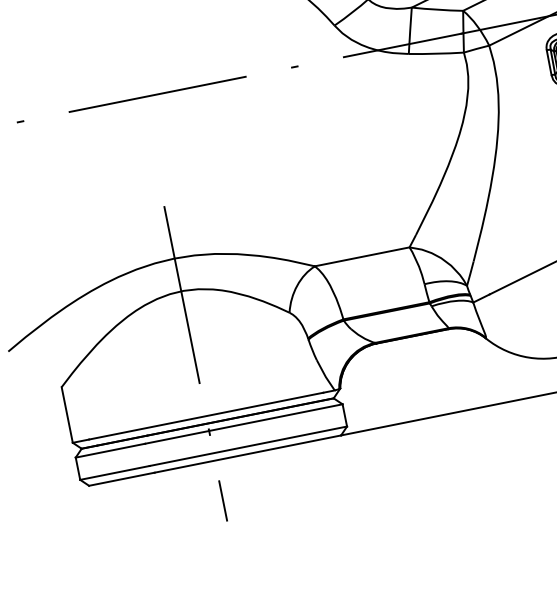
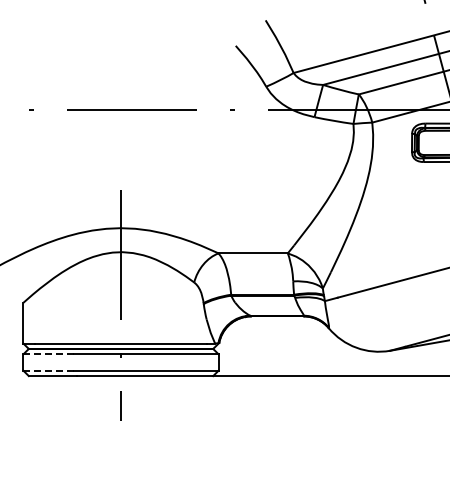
line: (111, 450) -> (49, 354), solid -> dashed
line: (115, 472) -> (49, 370), solid -> dashed

